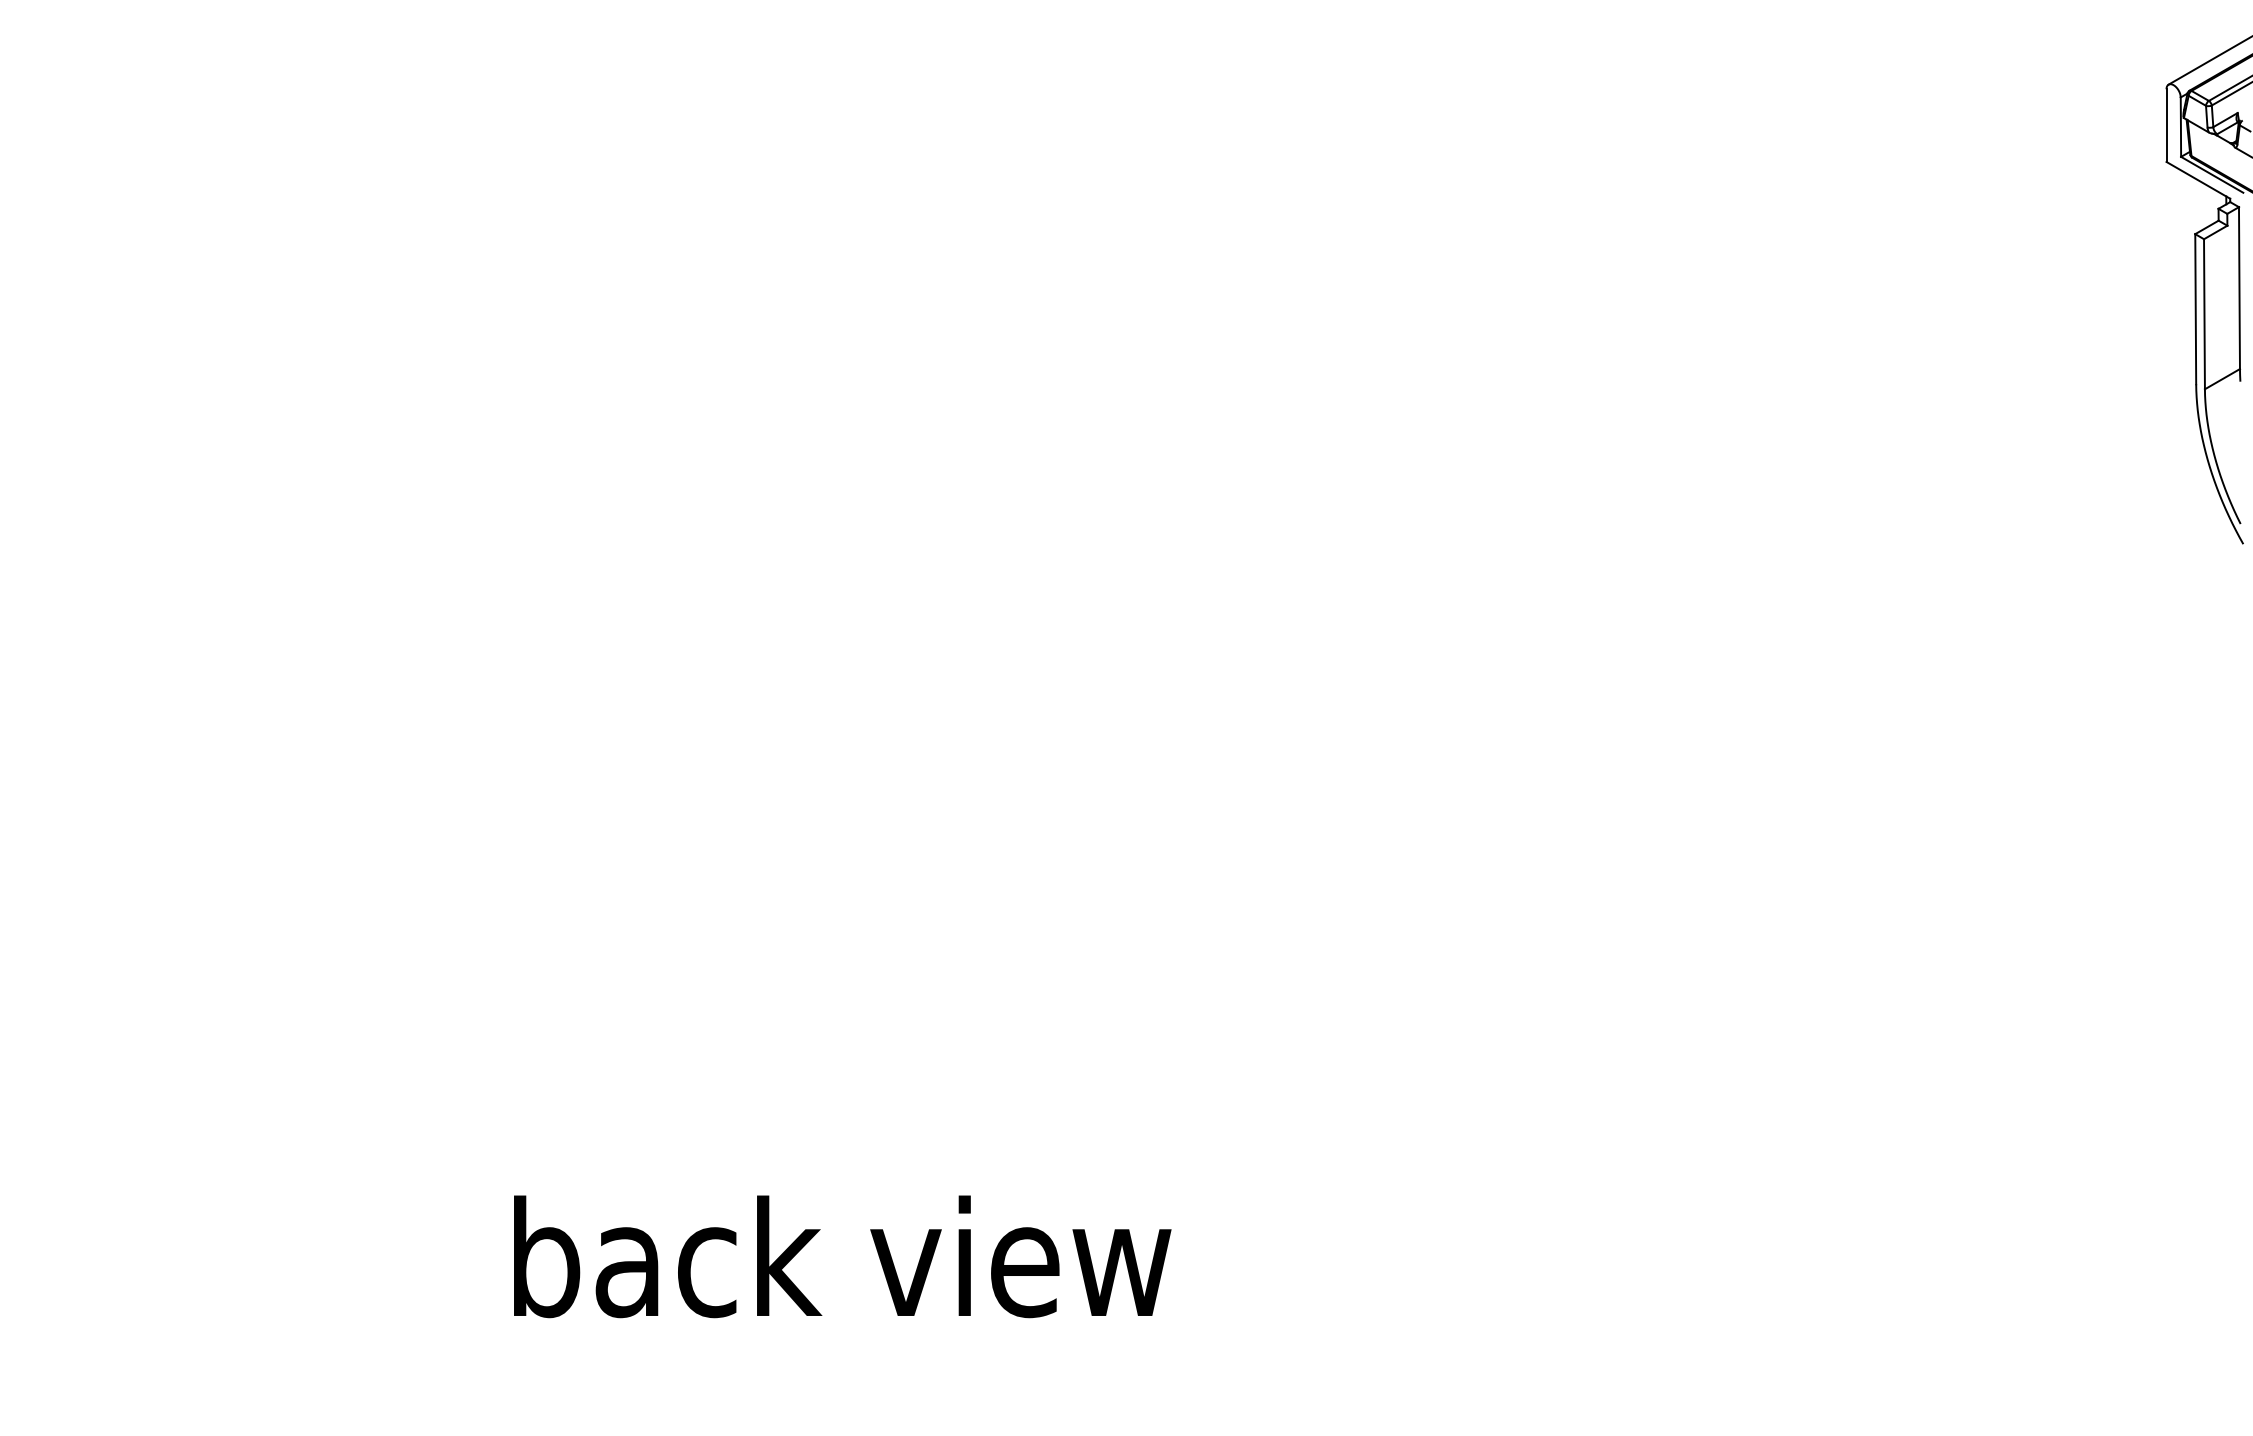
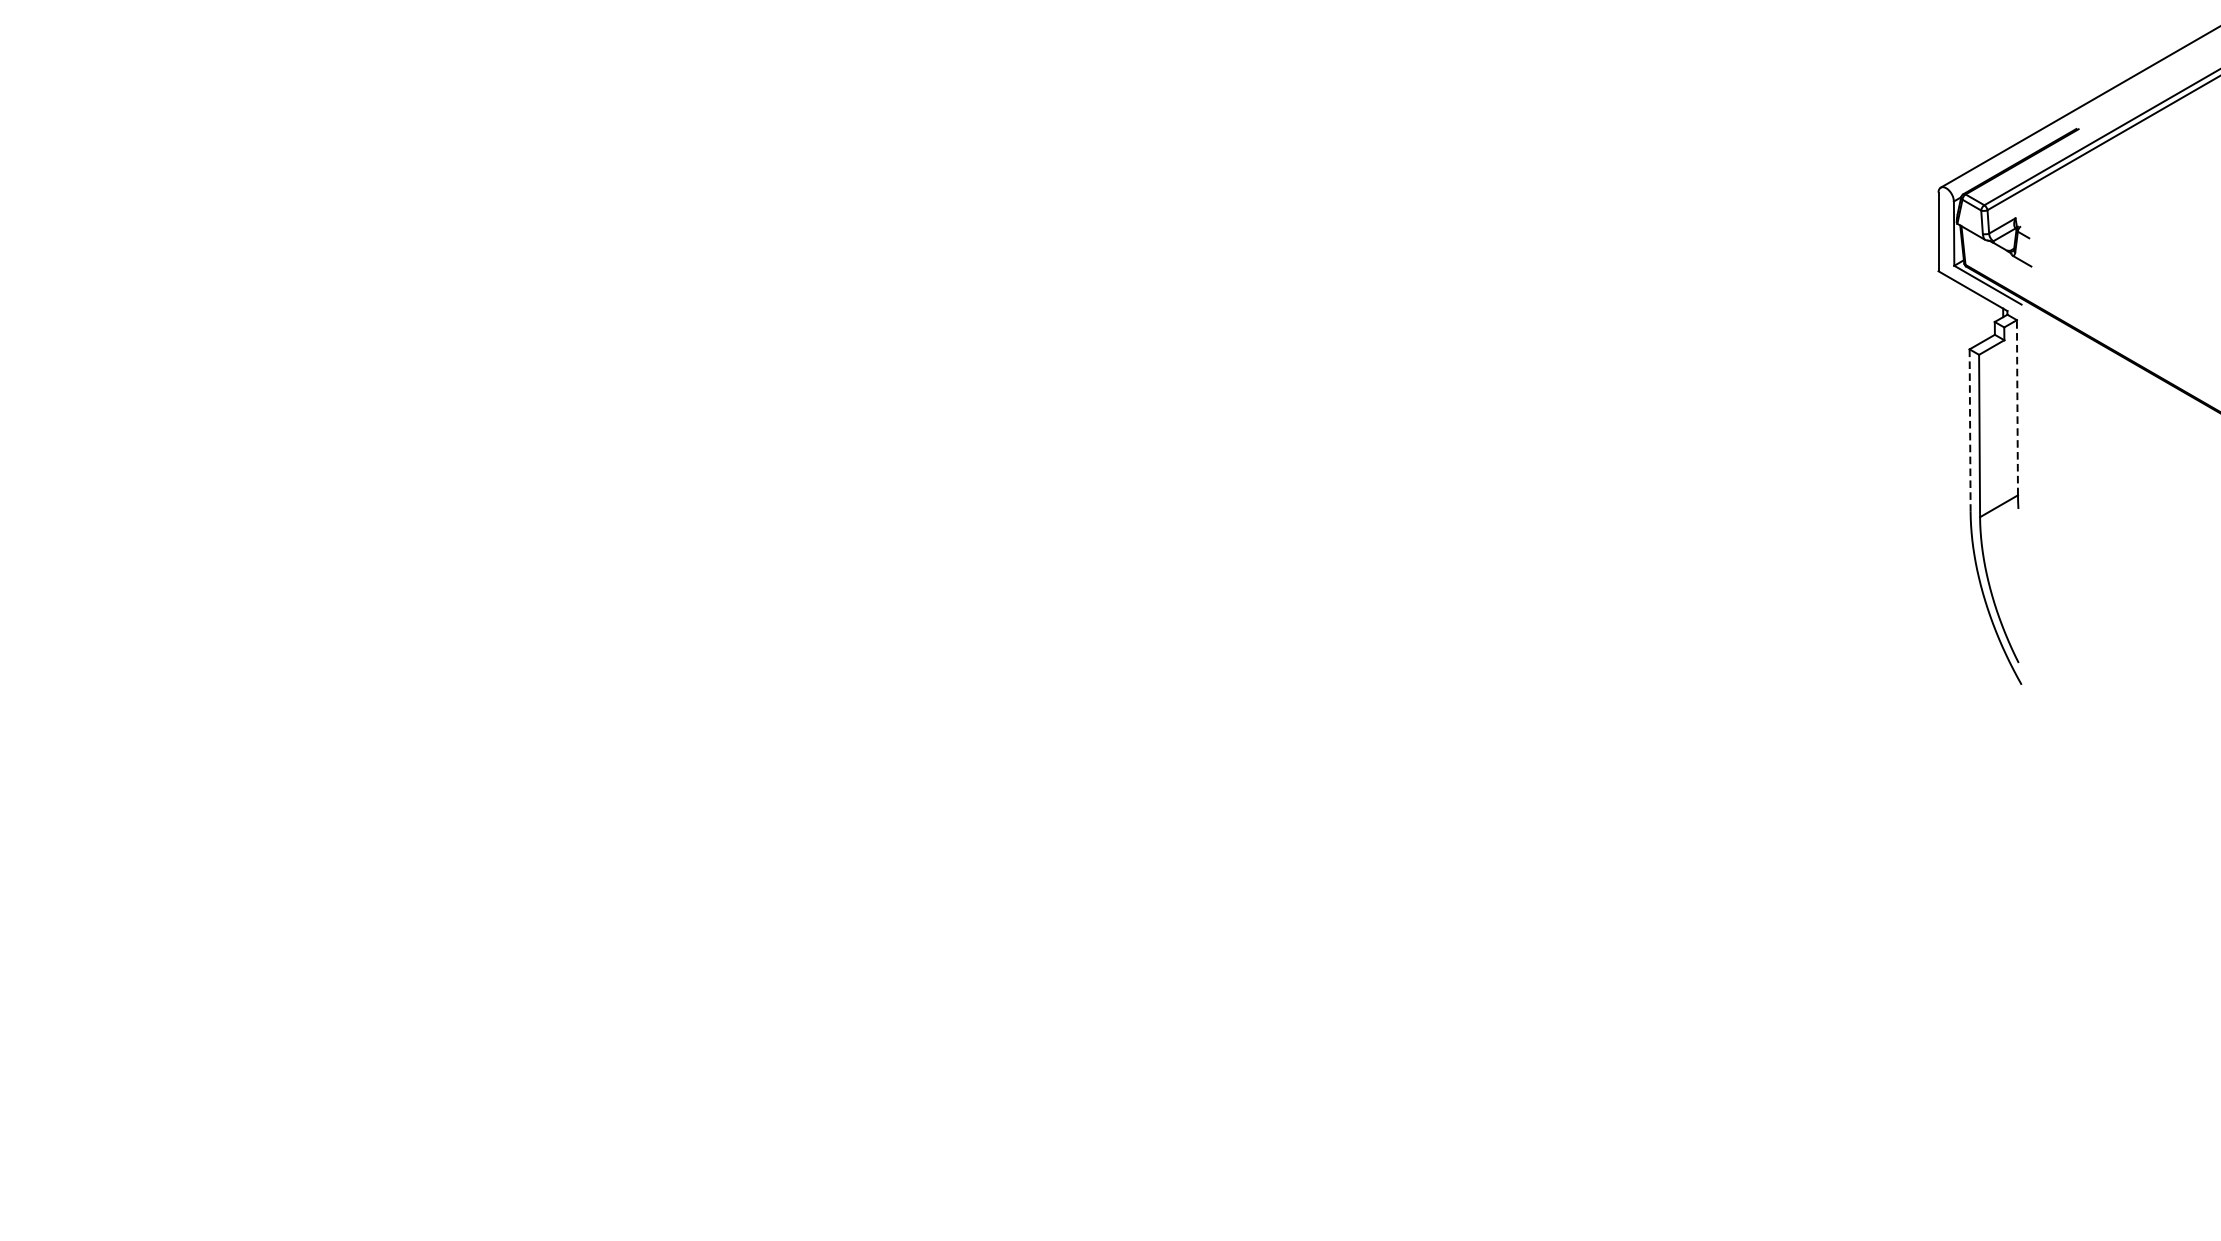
line: (2239, 288) -> (2017, 408), solid -> dashed
line: (2195, 308) -> (1969, 429), solid -> dashed

